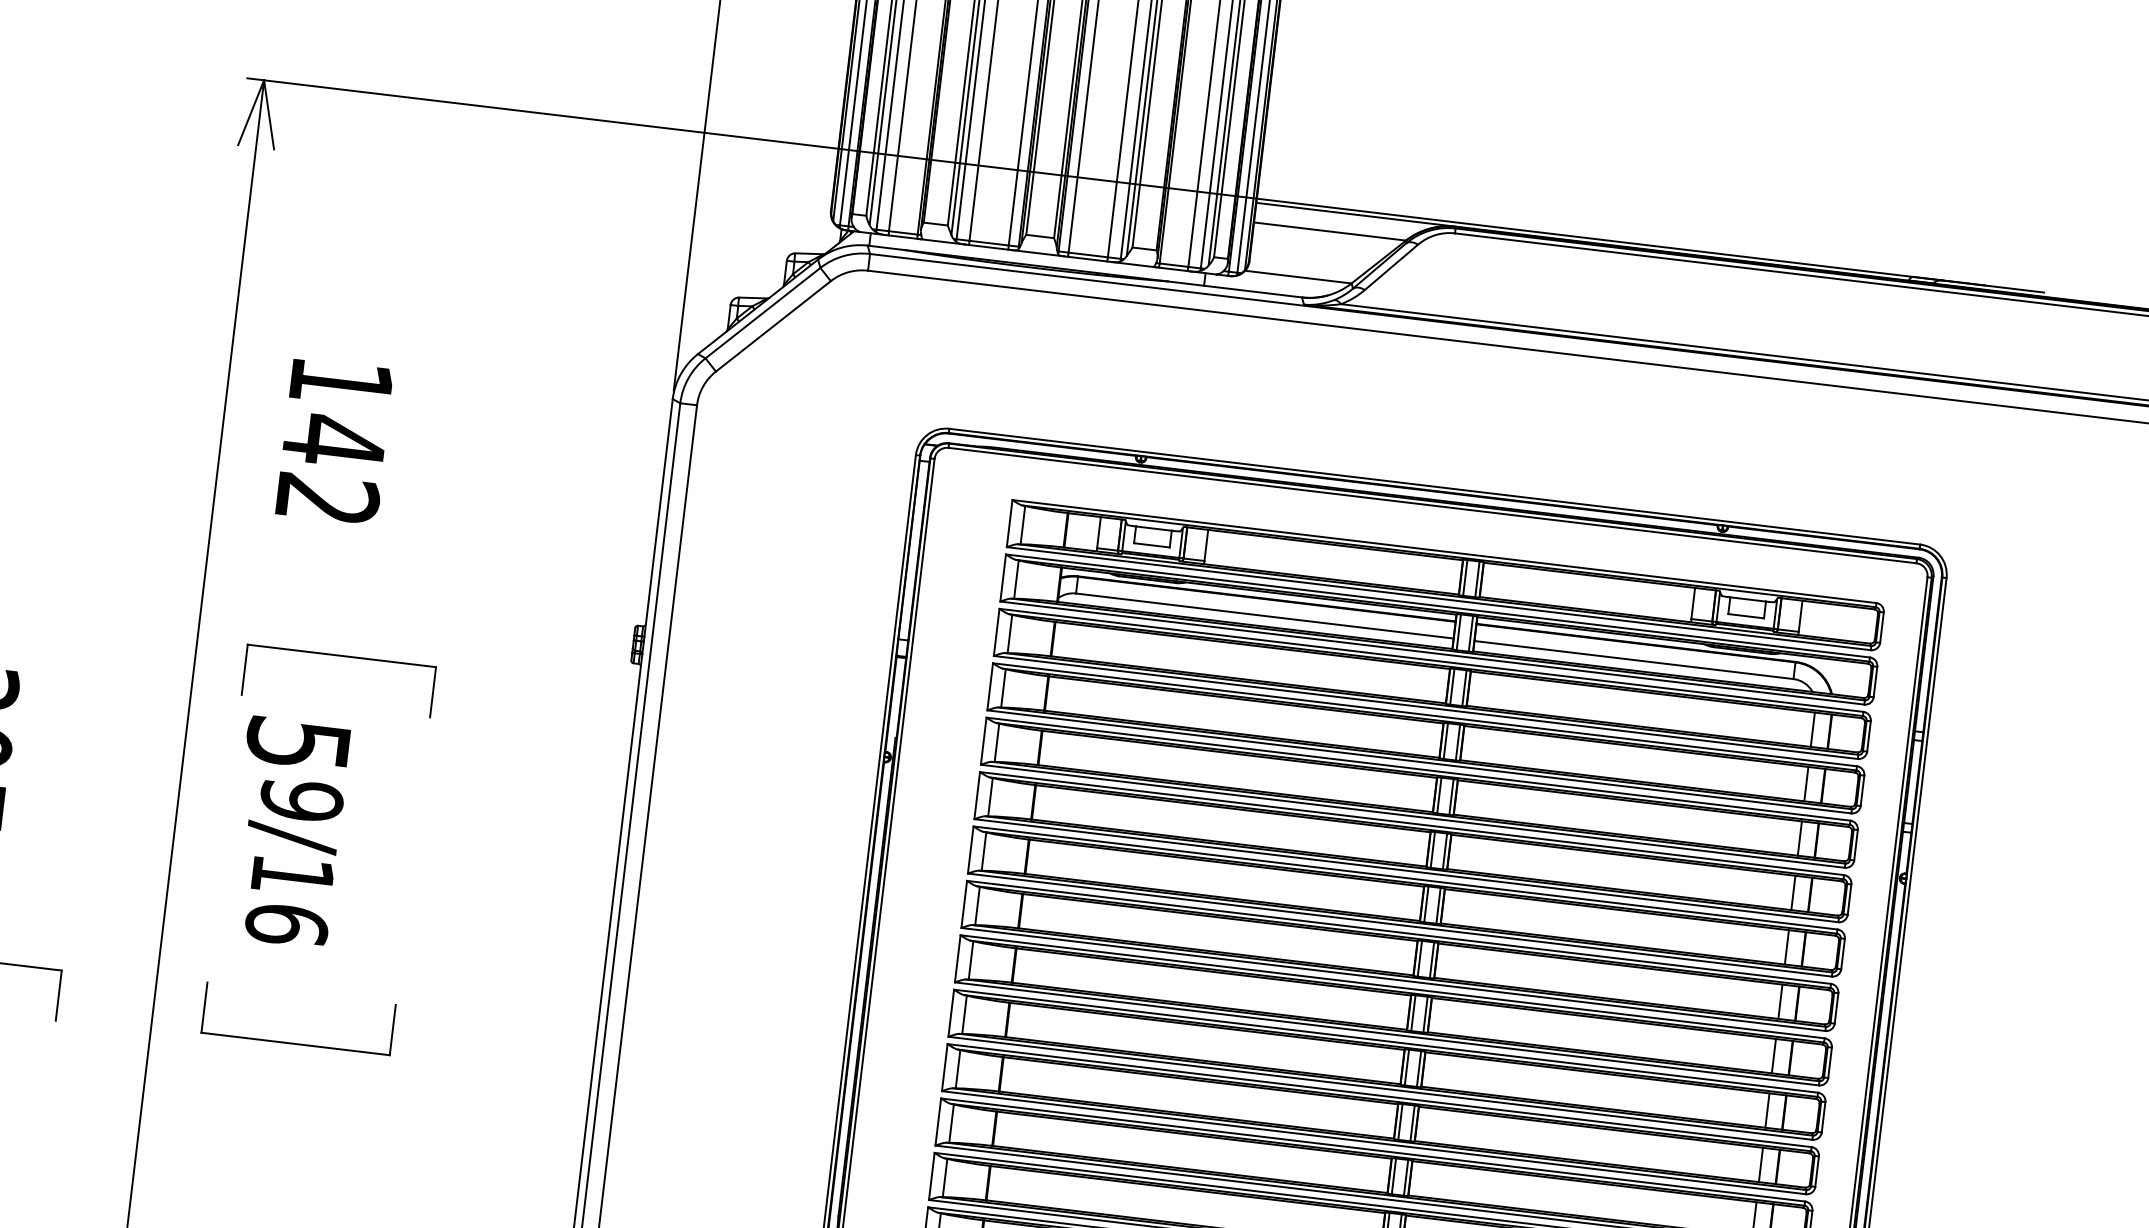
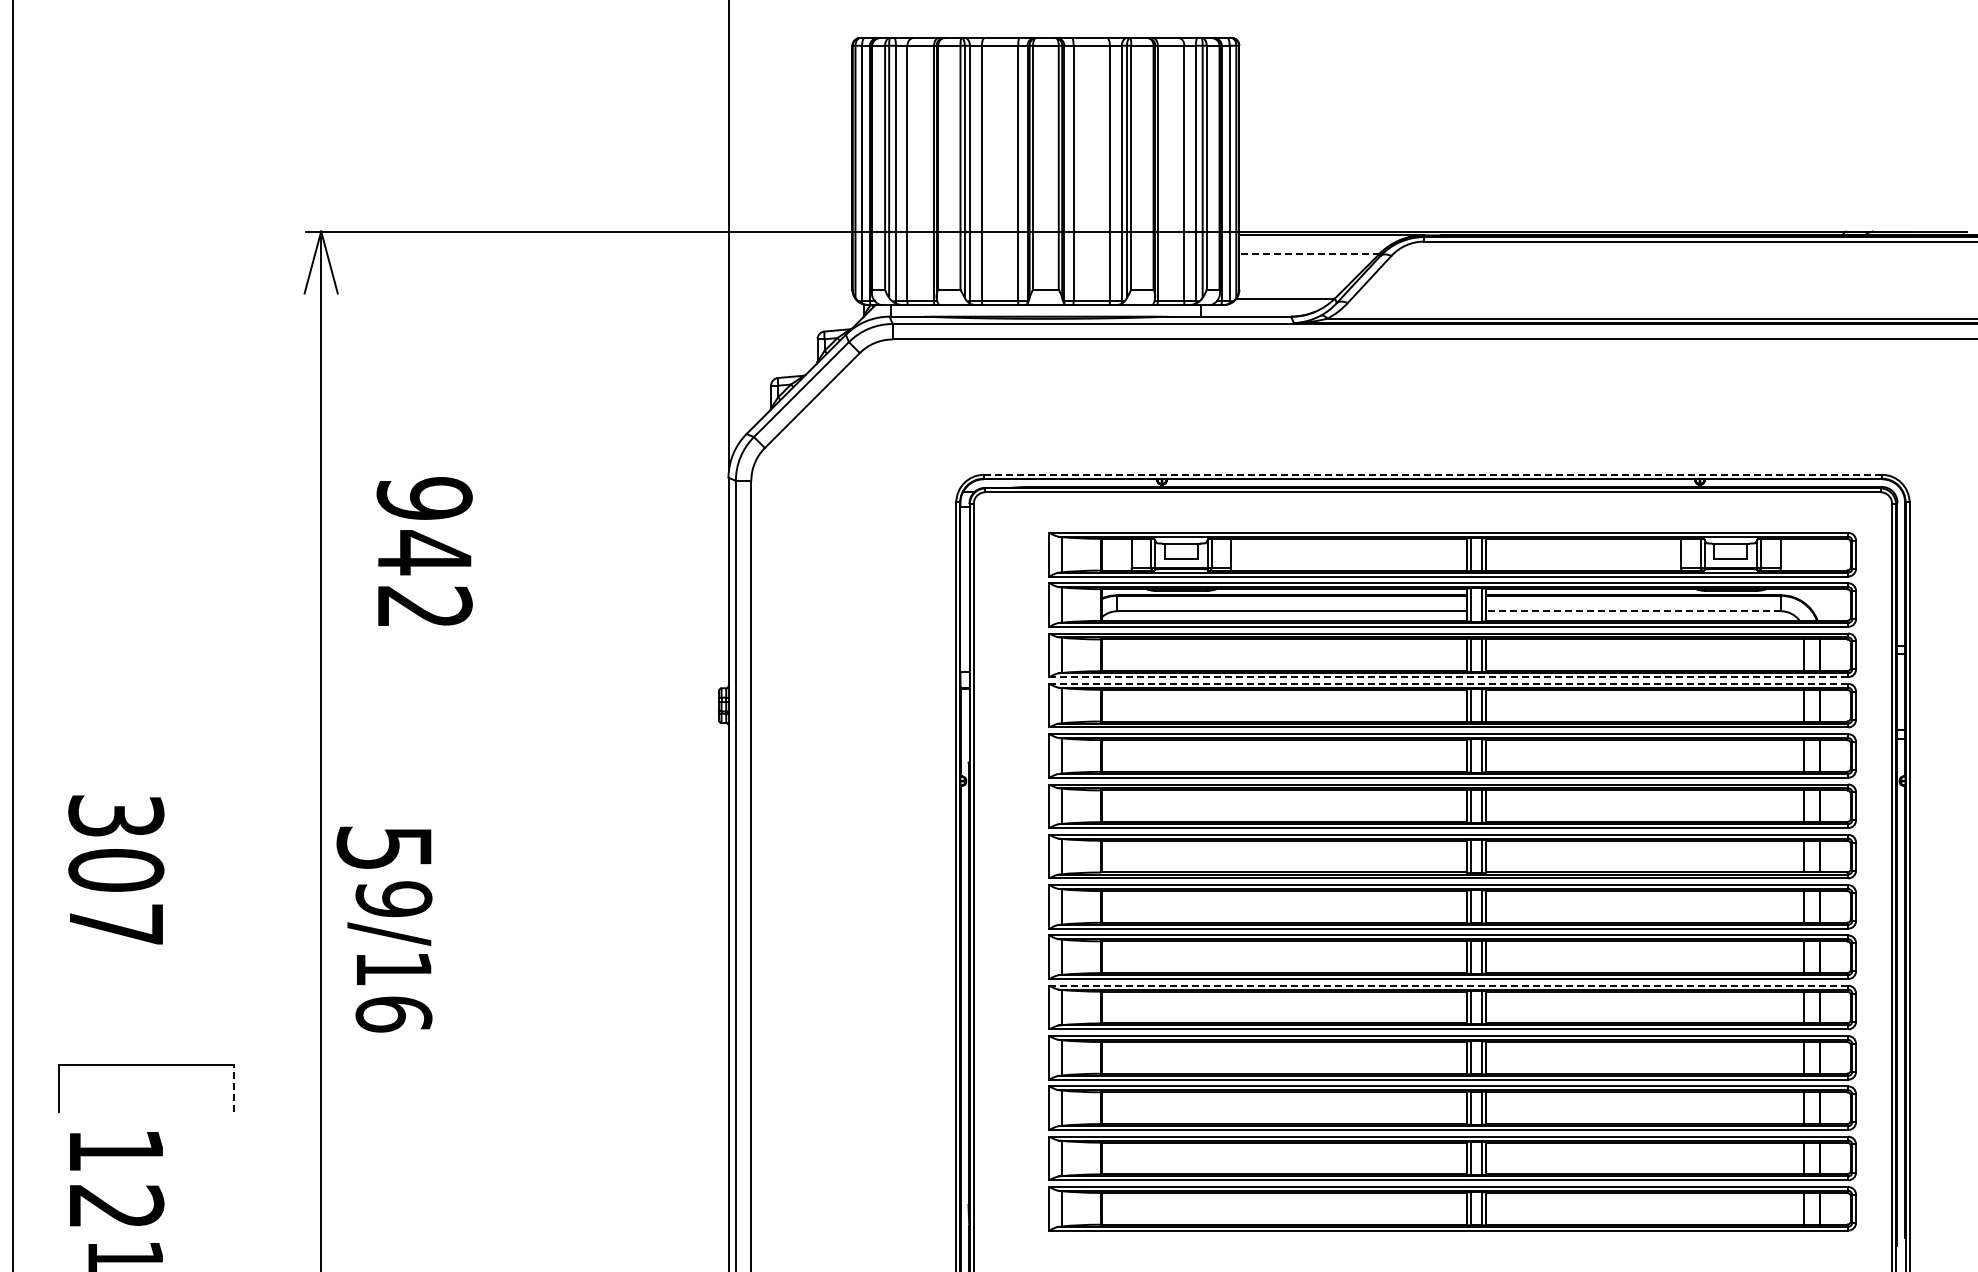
line: (1329, 231) -> (1309, 253), solid -> dashed
text: (341, 382) -> (424, 498), 142 -> 942
line: (1434, 486) -> (1432, 474), solid -> dashed
part: (341, 656) -> (454, 748), removed
line: (1632, 660) -> (1632, 611), solid -> dashed
line: (1425, 707) -> (1448, 677), solid -> dashed
line: (1424, 714) -> (1448, 683), solid -> dashed
text: (287, 832) -> (384, 929), moved
line: (58, 995) -> (233, 1088), solid -> dashed
line: (1385, 1040) -> (1448, 985), solid -> dashed
part: (295, 1043) -> (454, 1106), removed

